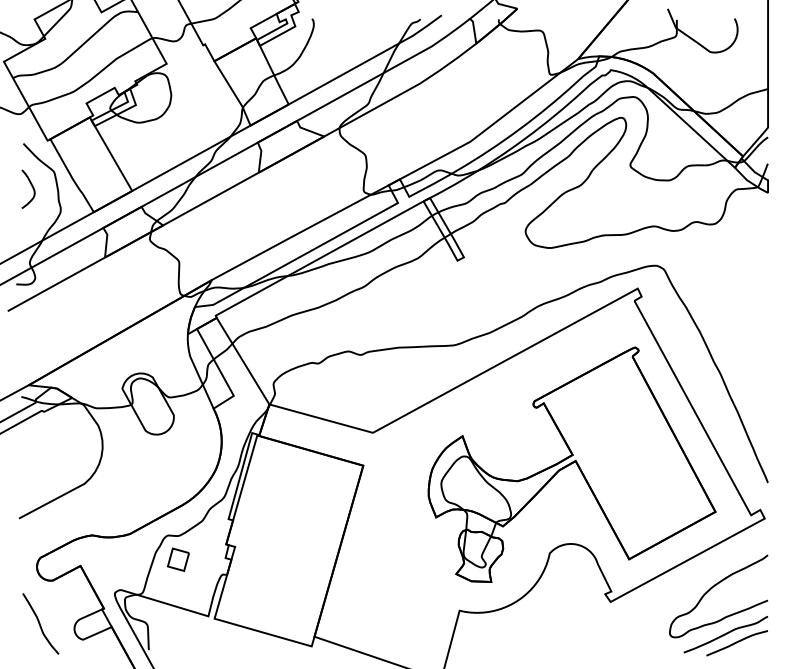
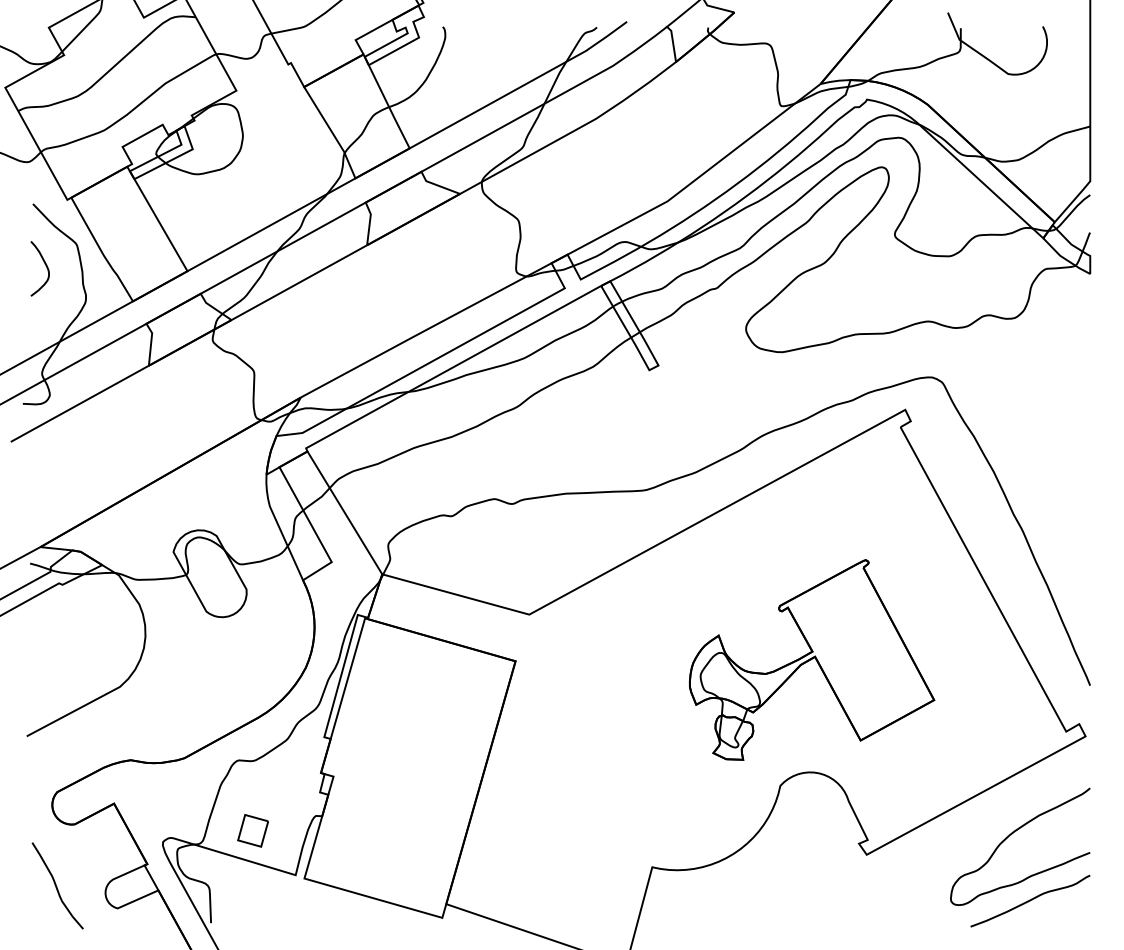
part: (571, 464) -> (811, 659), size x0.6
part: (178, 559) -> (252, 830), moved
curve: (737, 642) -> (1046, 912), removed

